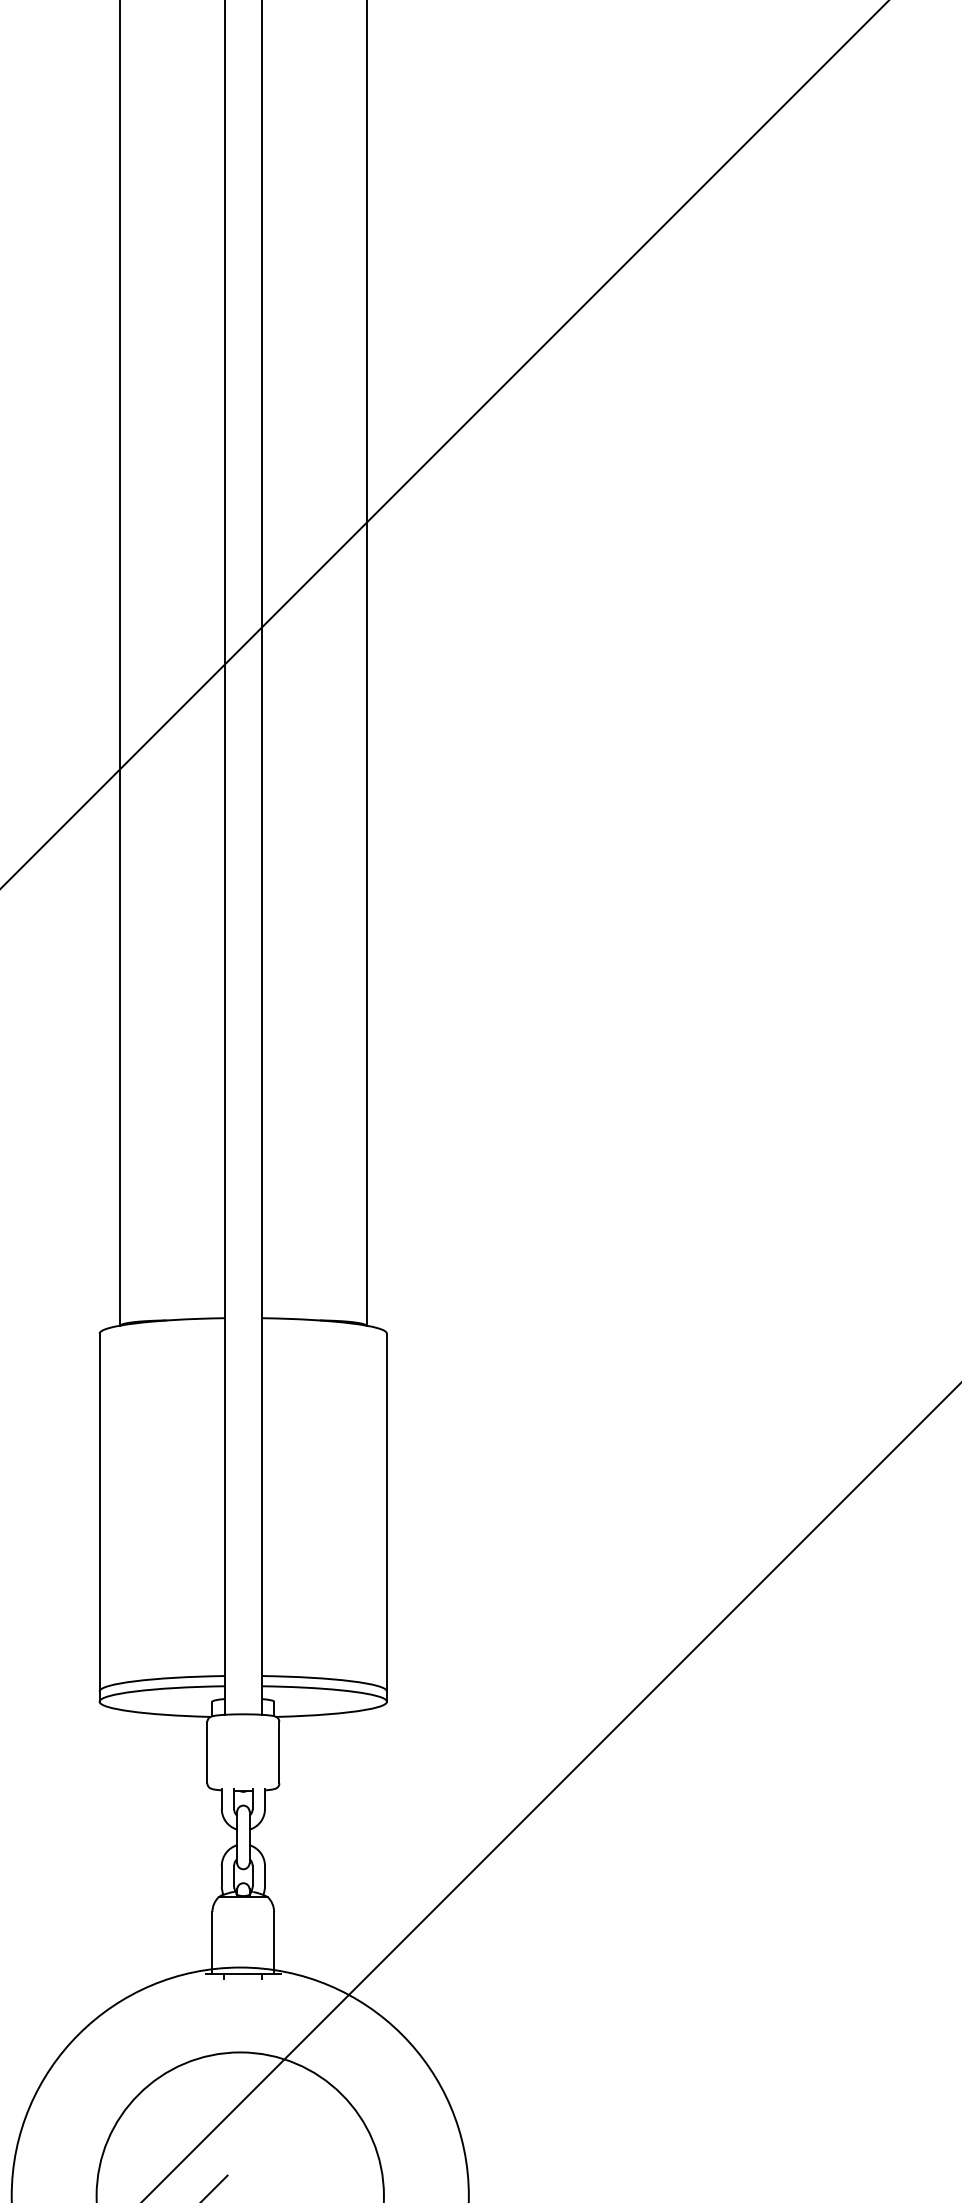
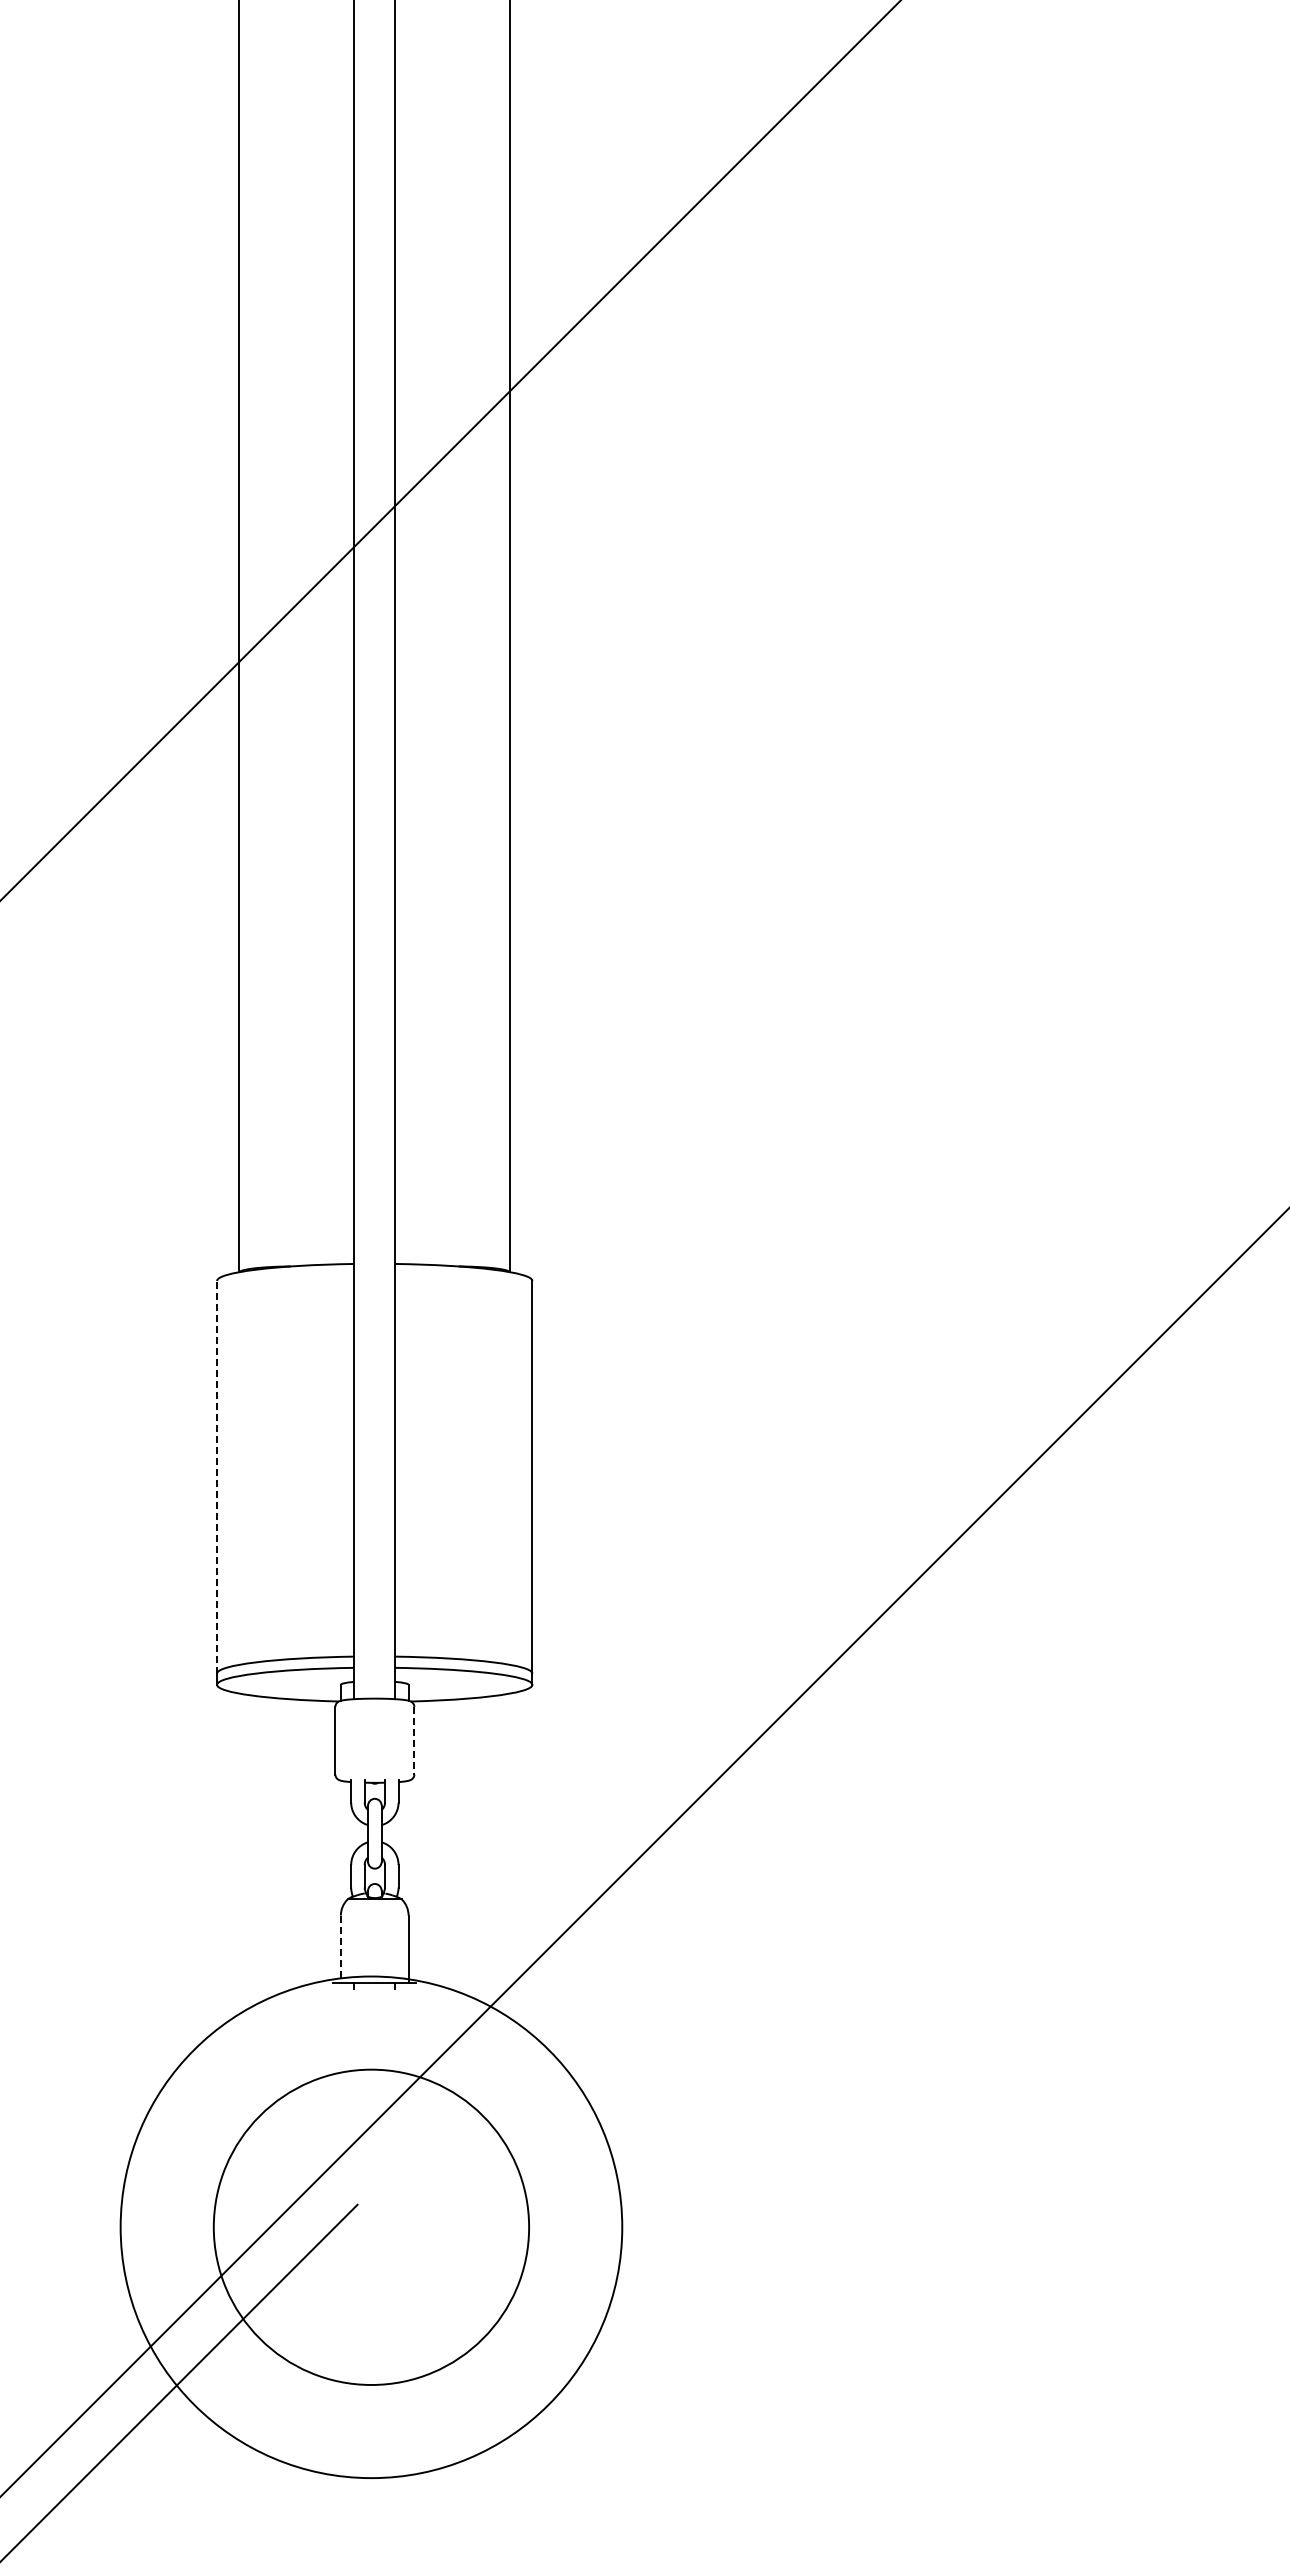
line: (99, 1511) -> (217, 1476), solid -> dashed
line: (279, 1752) -> (414, 1740), solid -> dashed
line: (212, 1942) -> (340, 1949), solid -> dashed

